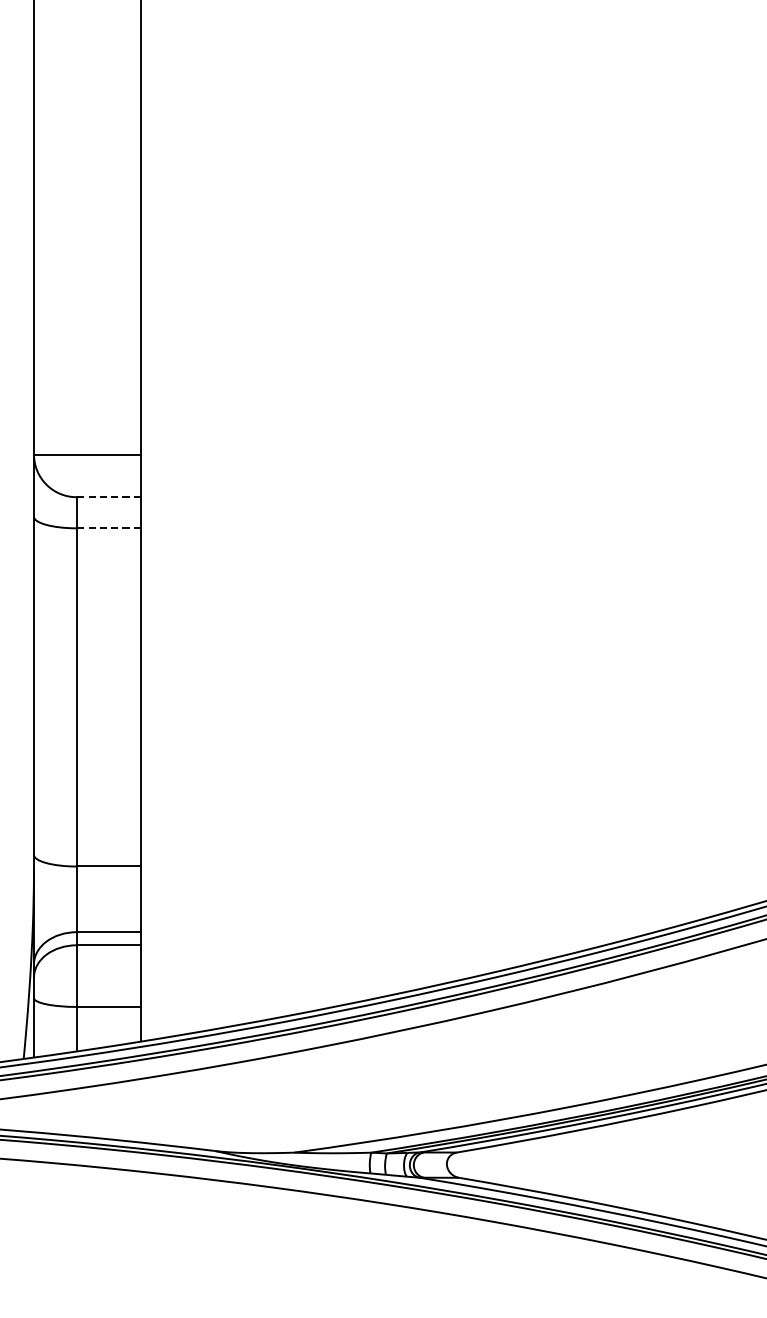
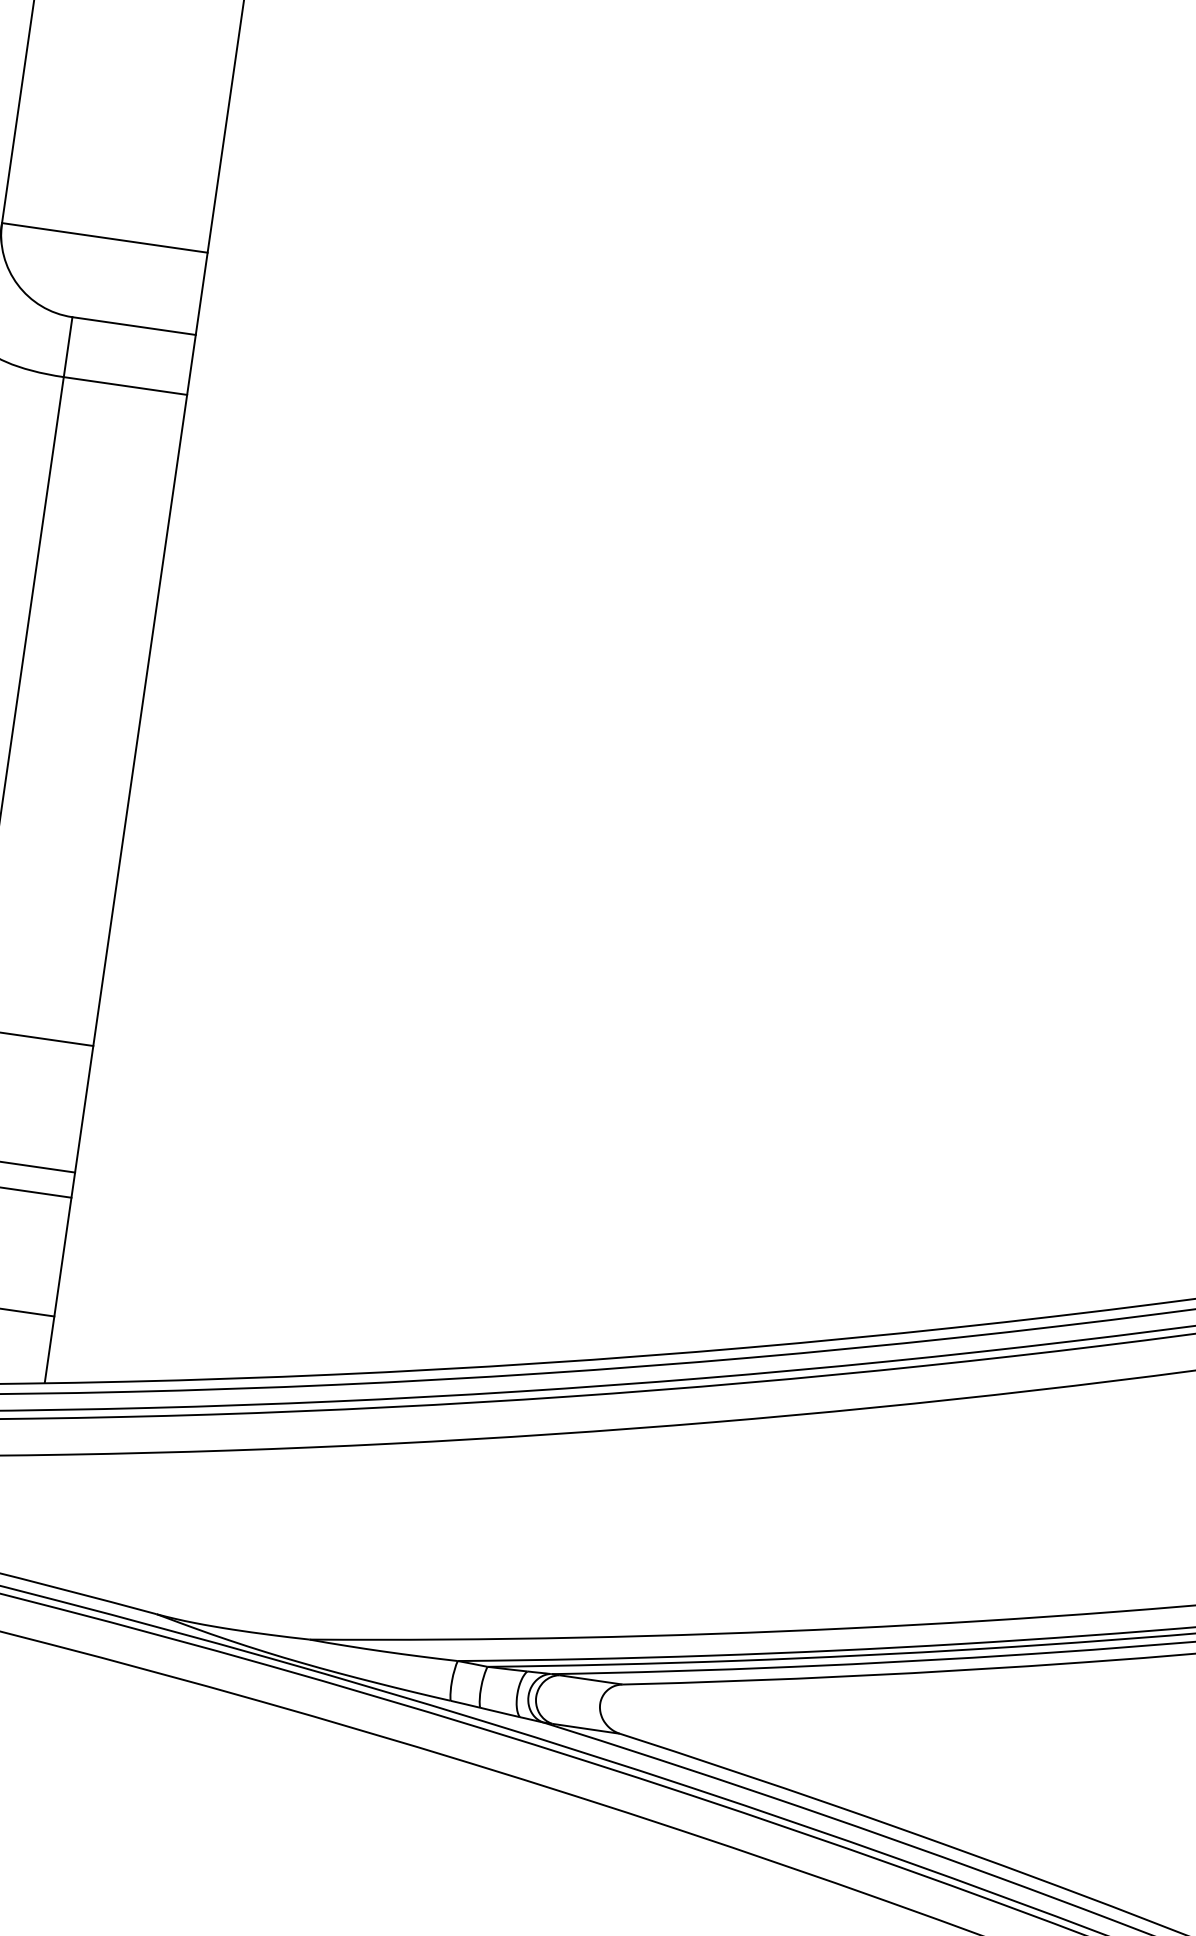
line: (108, 497) -> (133, 326), dashed -> solid
line: (108, 528) -> (124, 386), dashed -> solid

